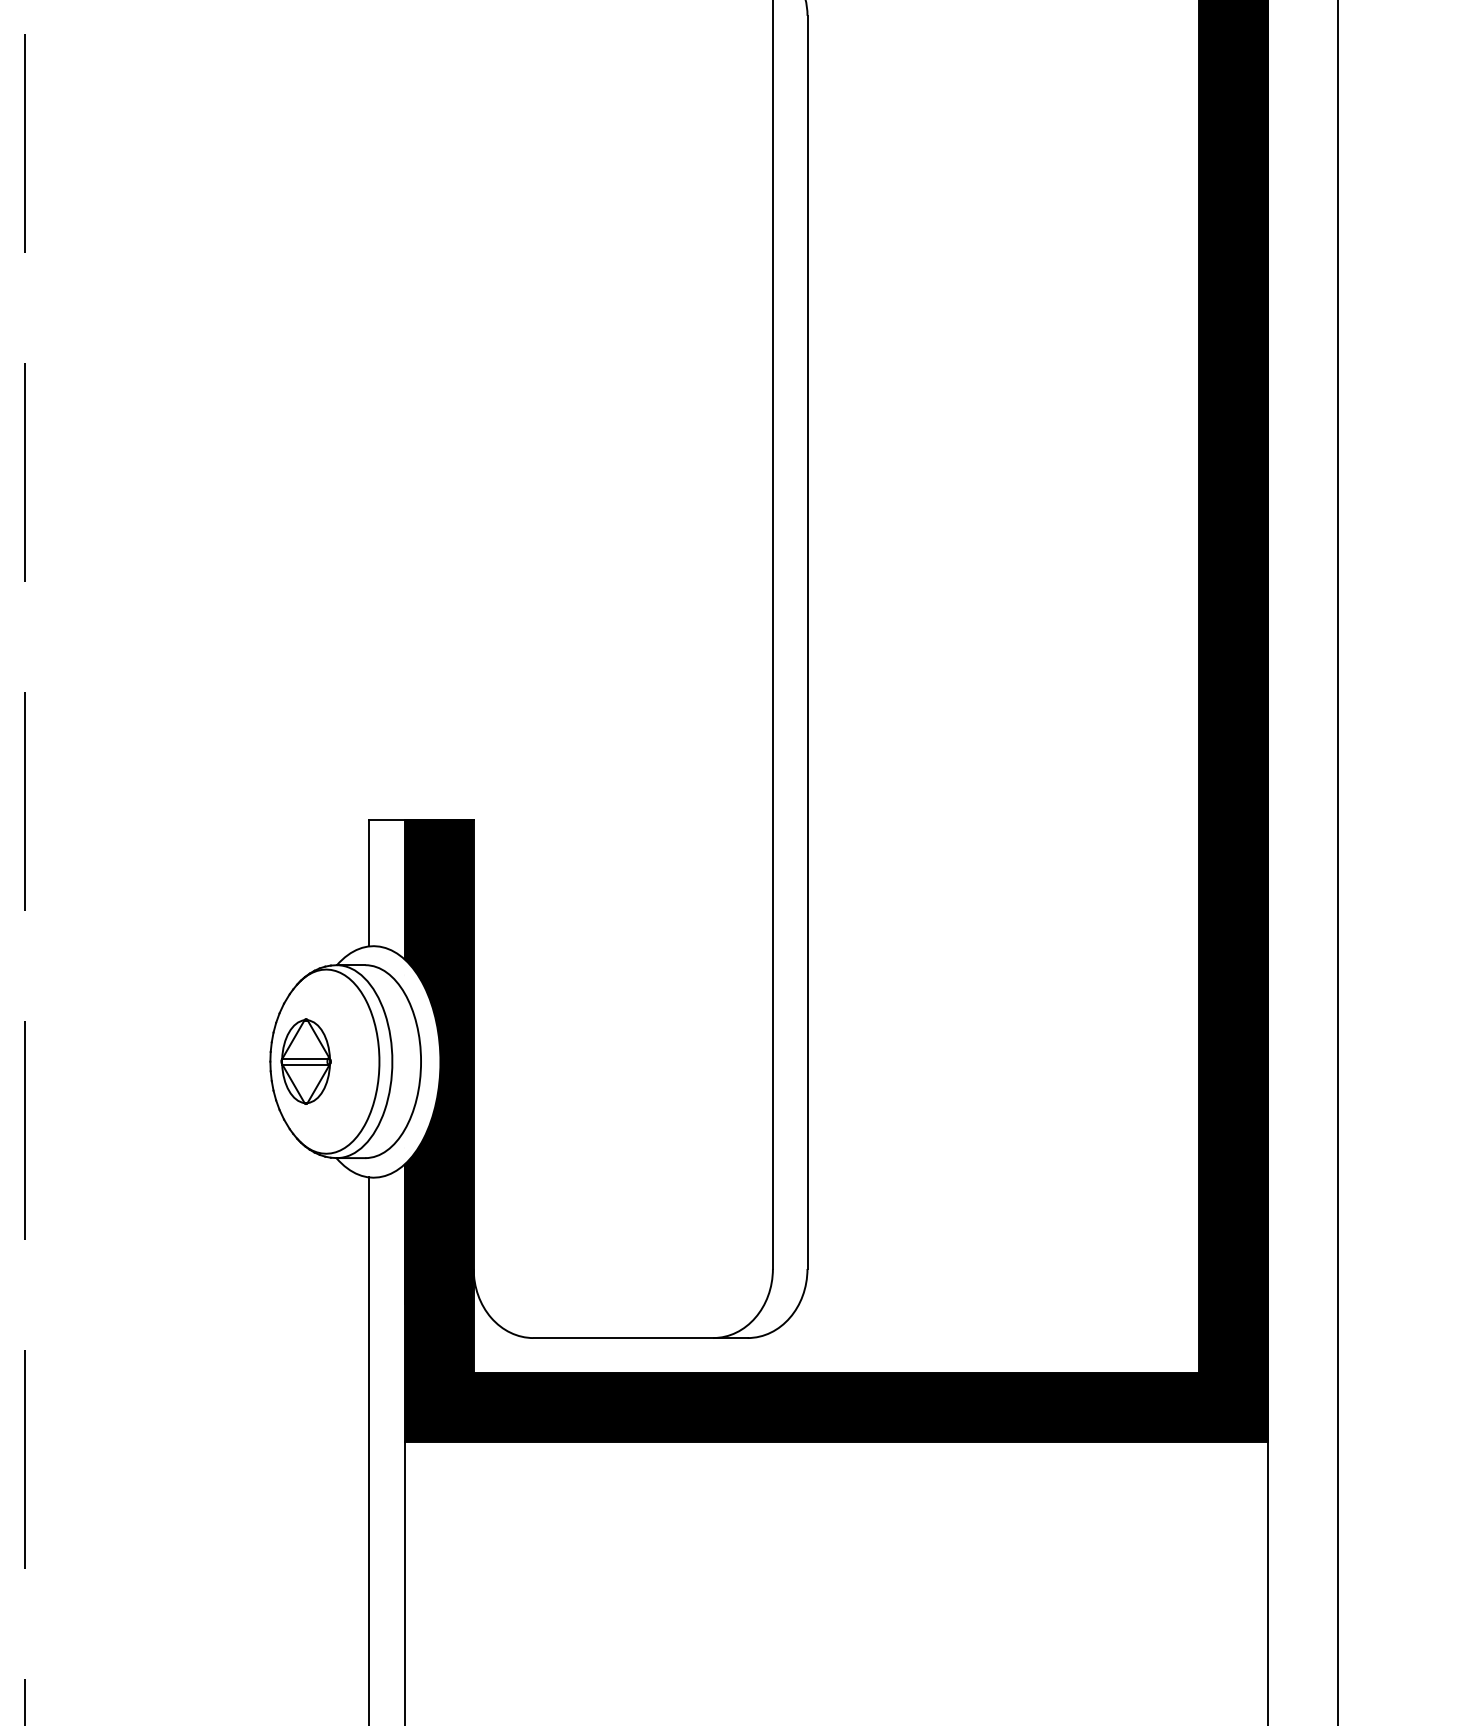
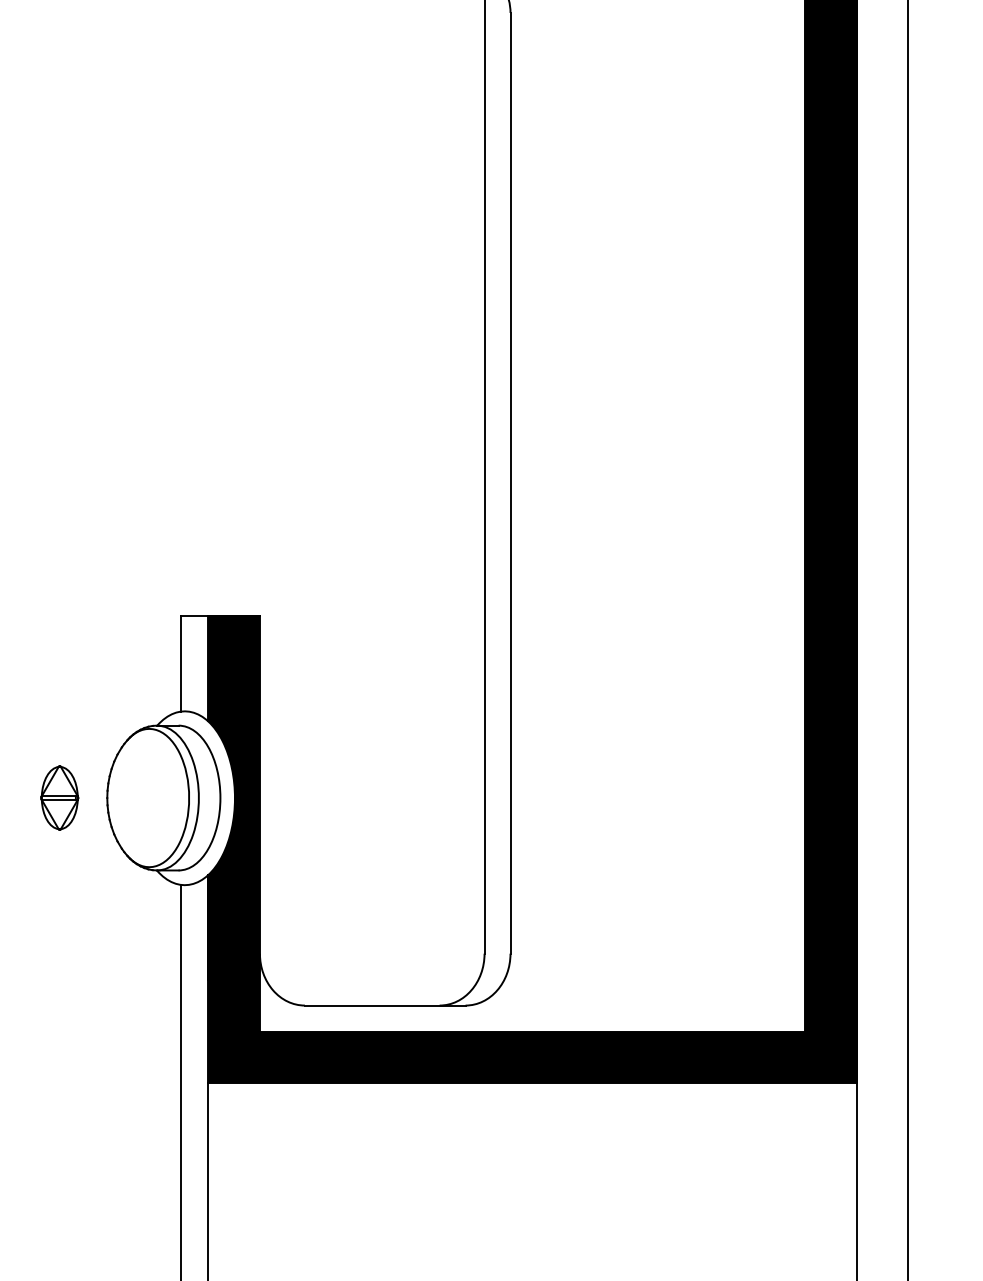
part: (305, 1061) -> (59, 797), moved

